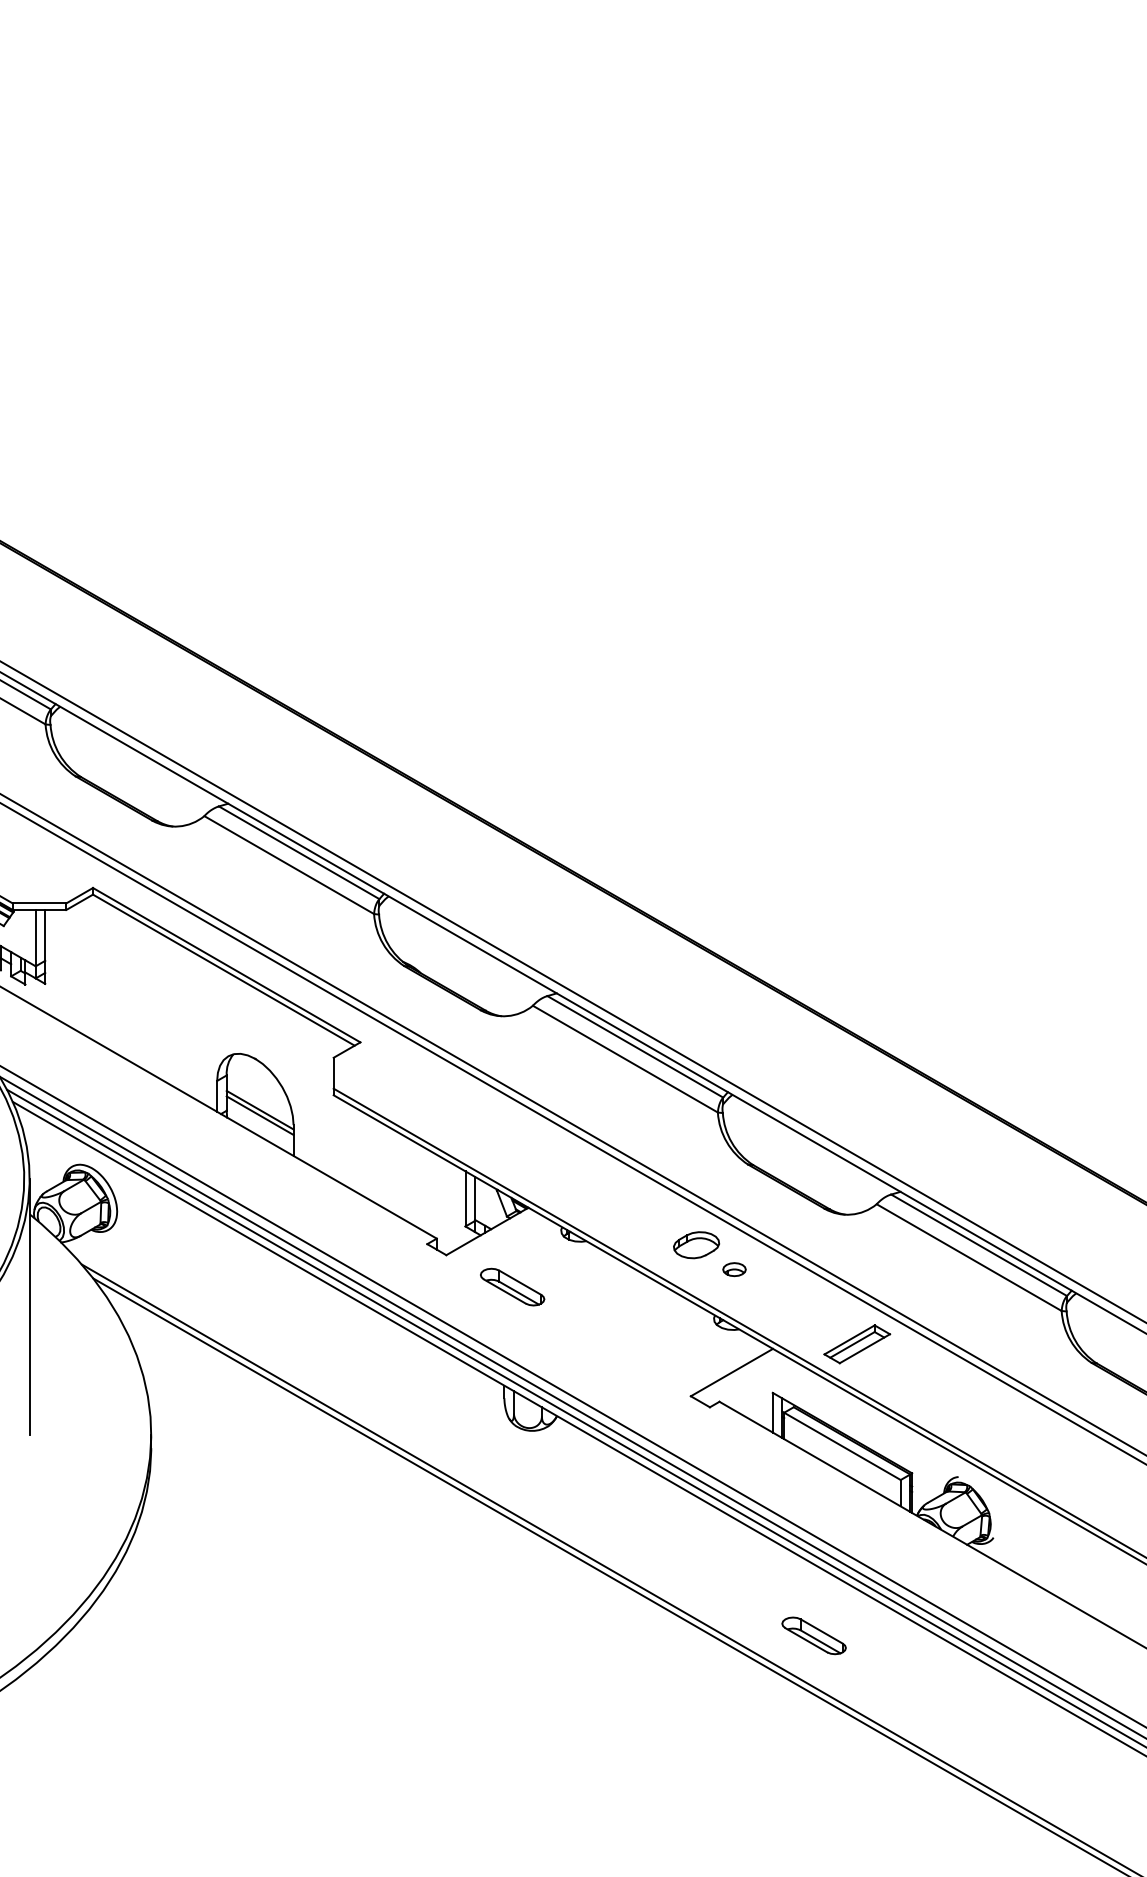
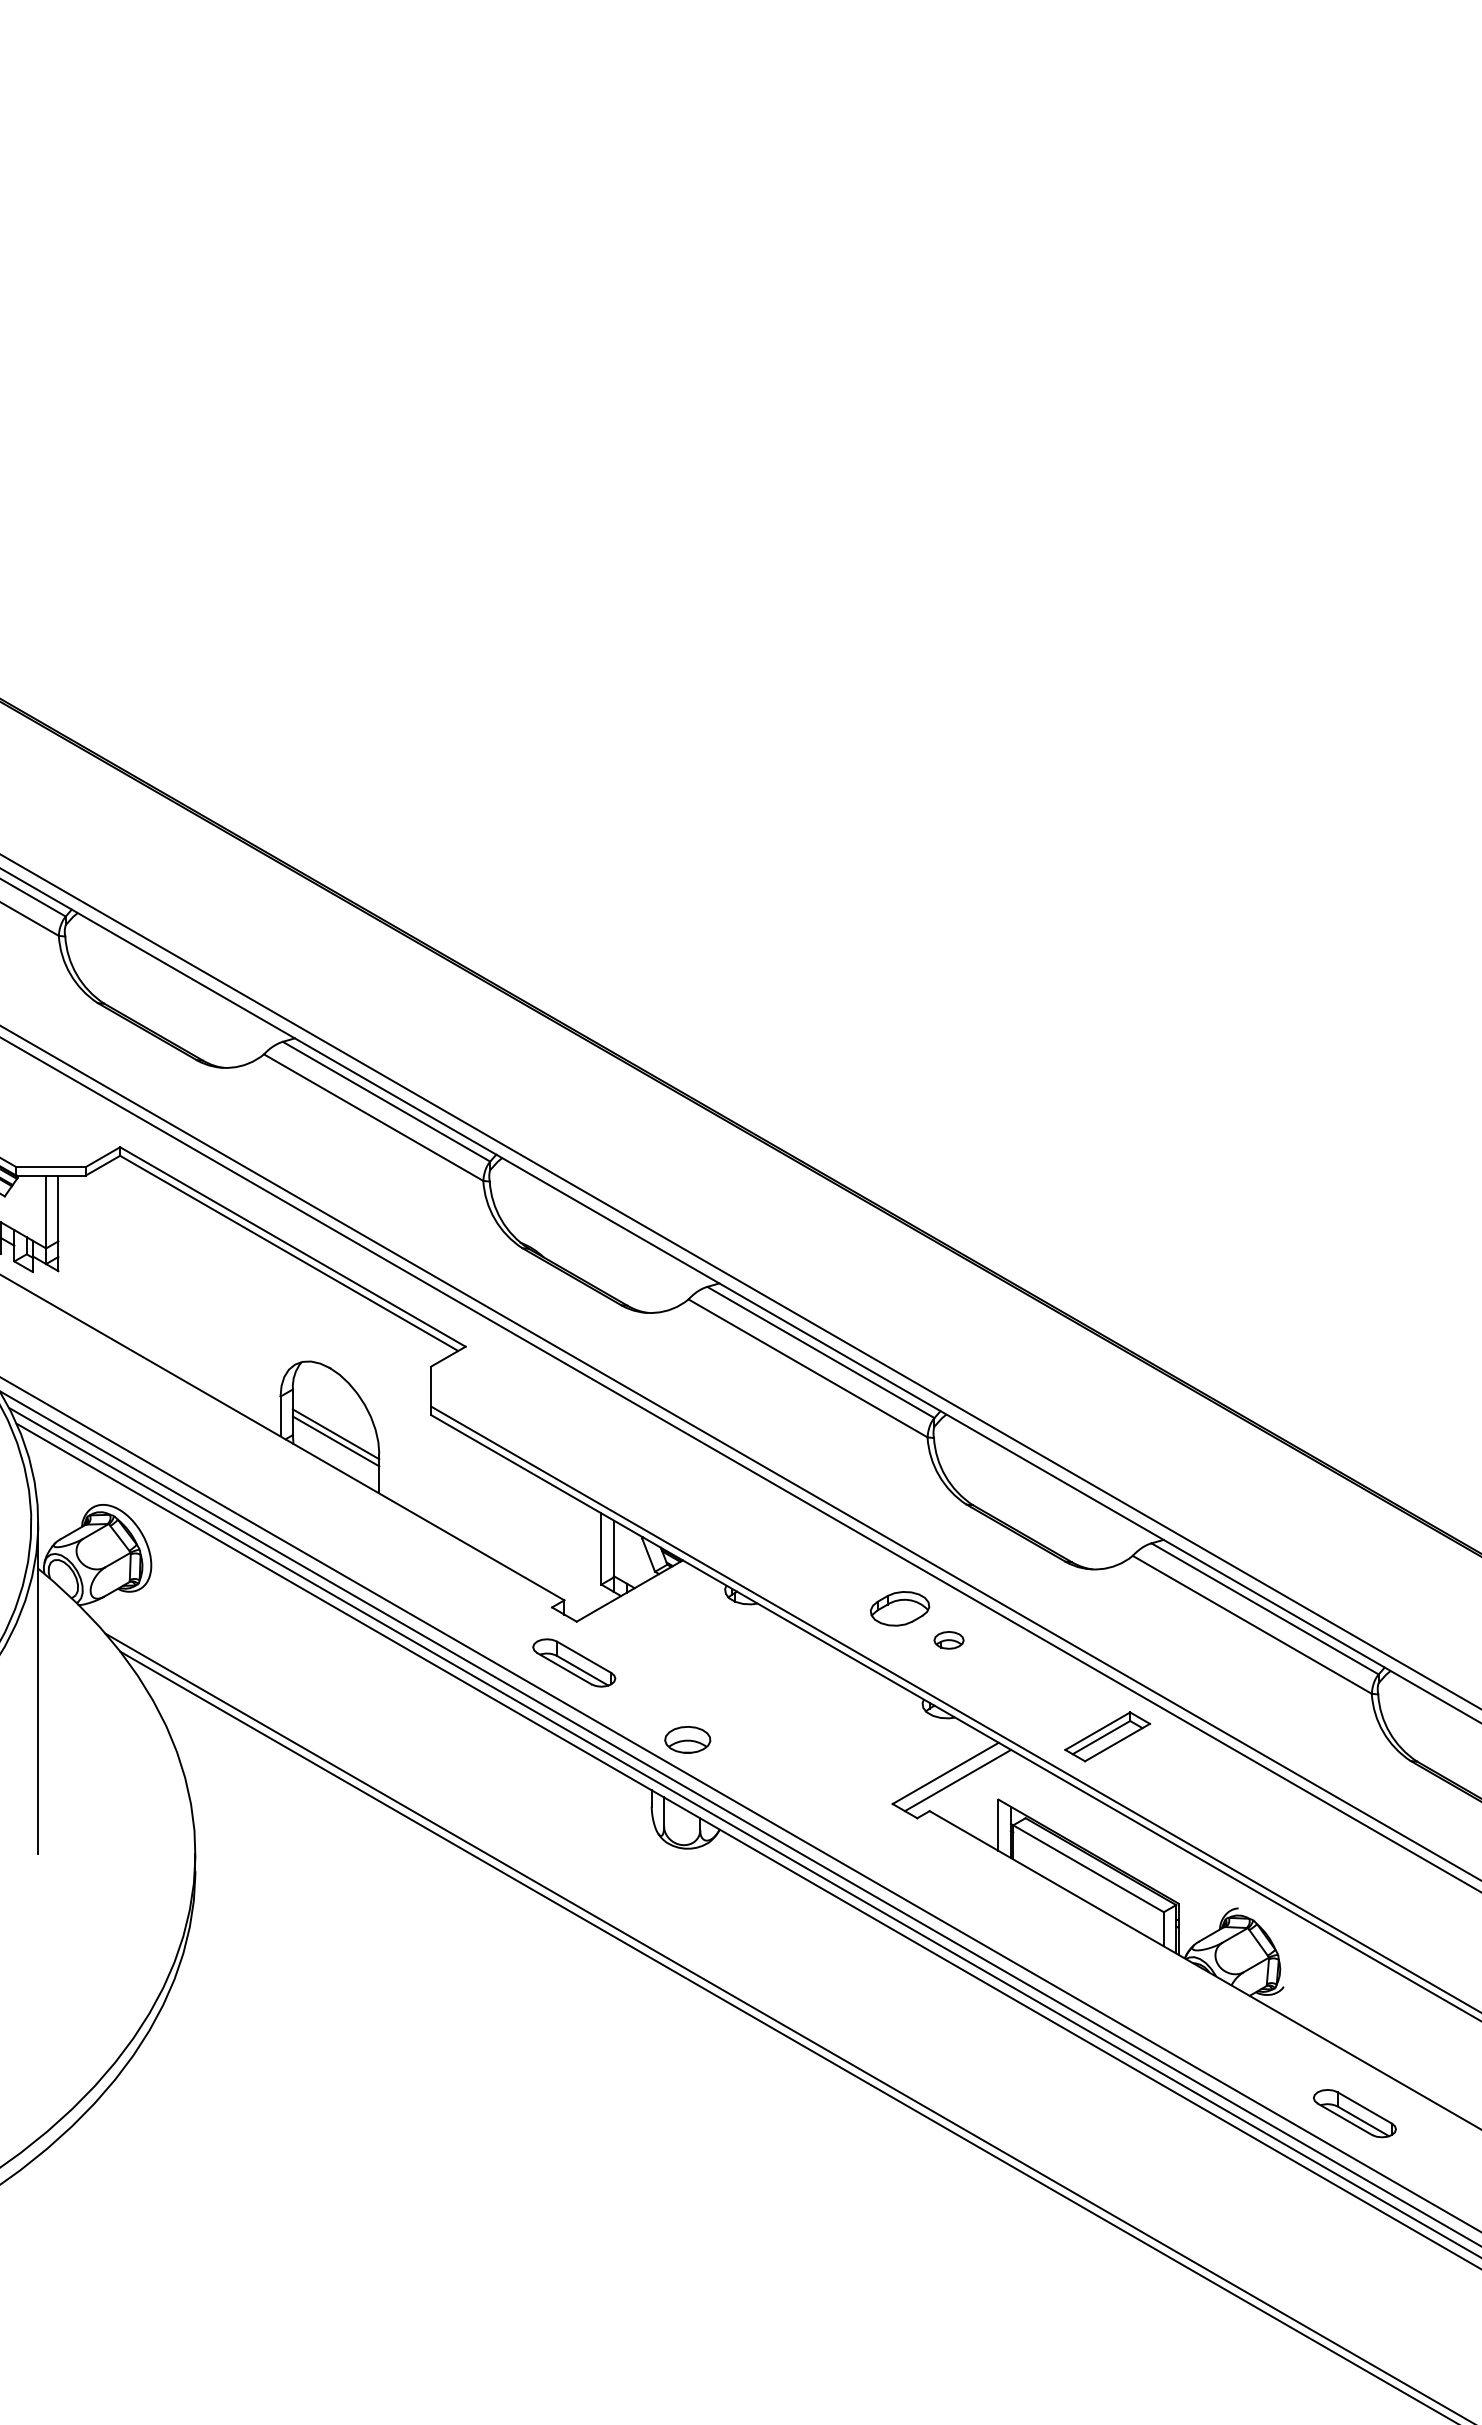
part: (512, 1286) -> (574, 1662), moved
part: (532, 1346) -> (687, 1739), added
line: (741, 1378) -> (957, 1780), added
part: (813, 1635) -> (1354, 2113), moved

